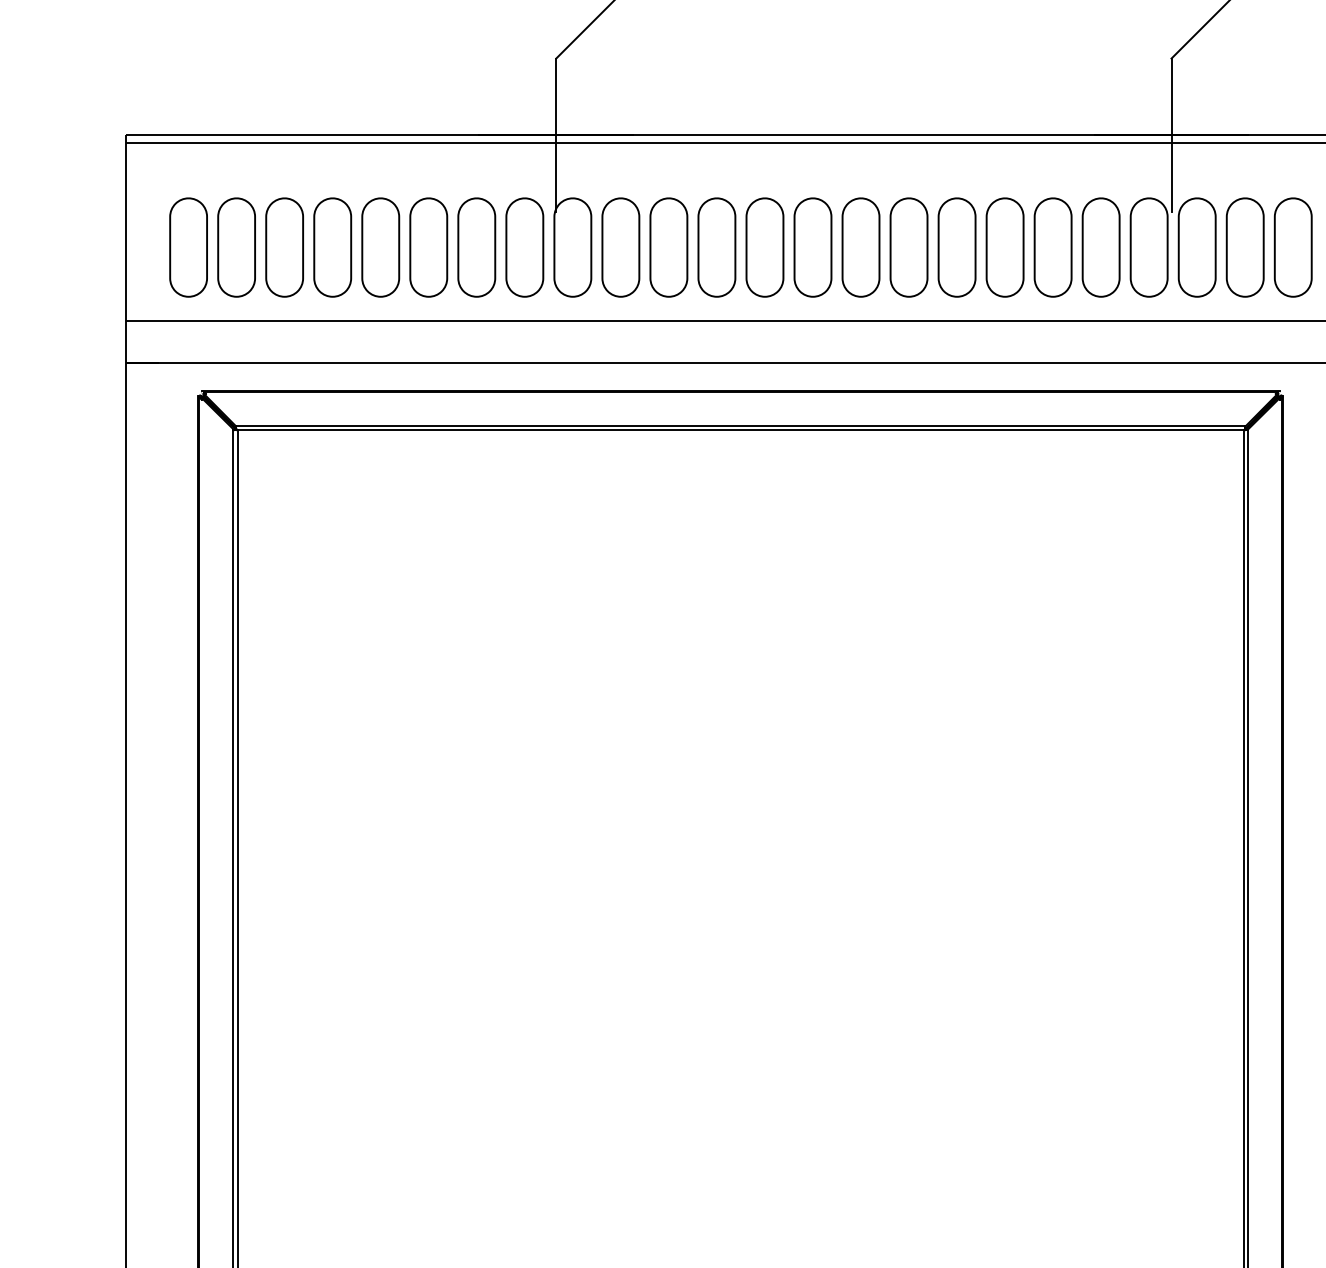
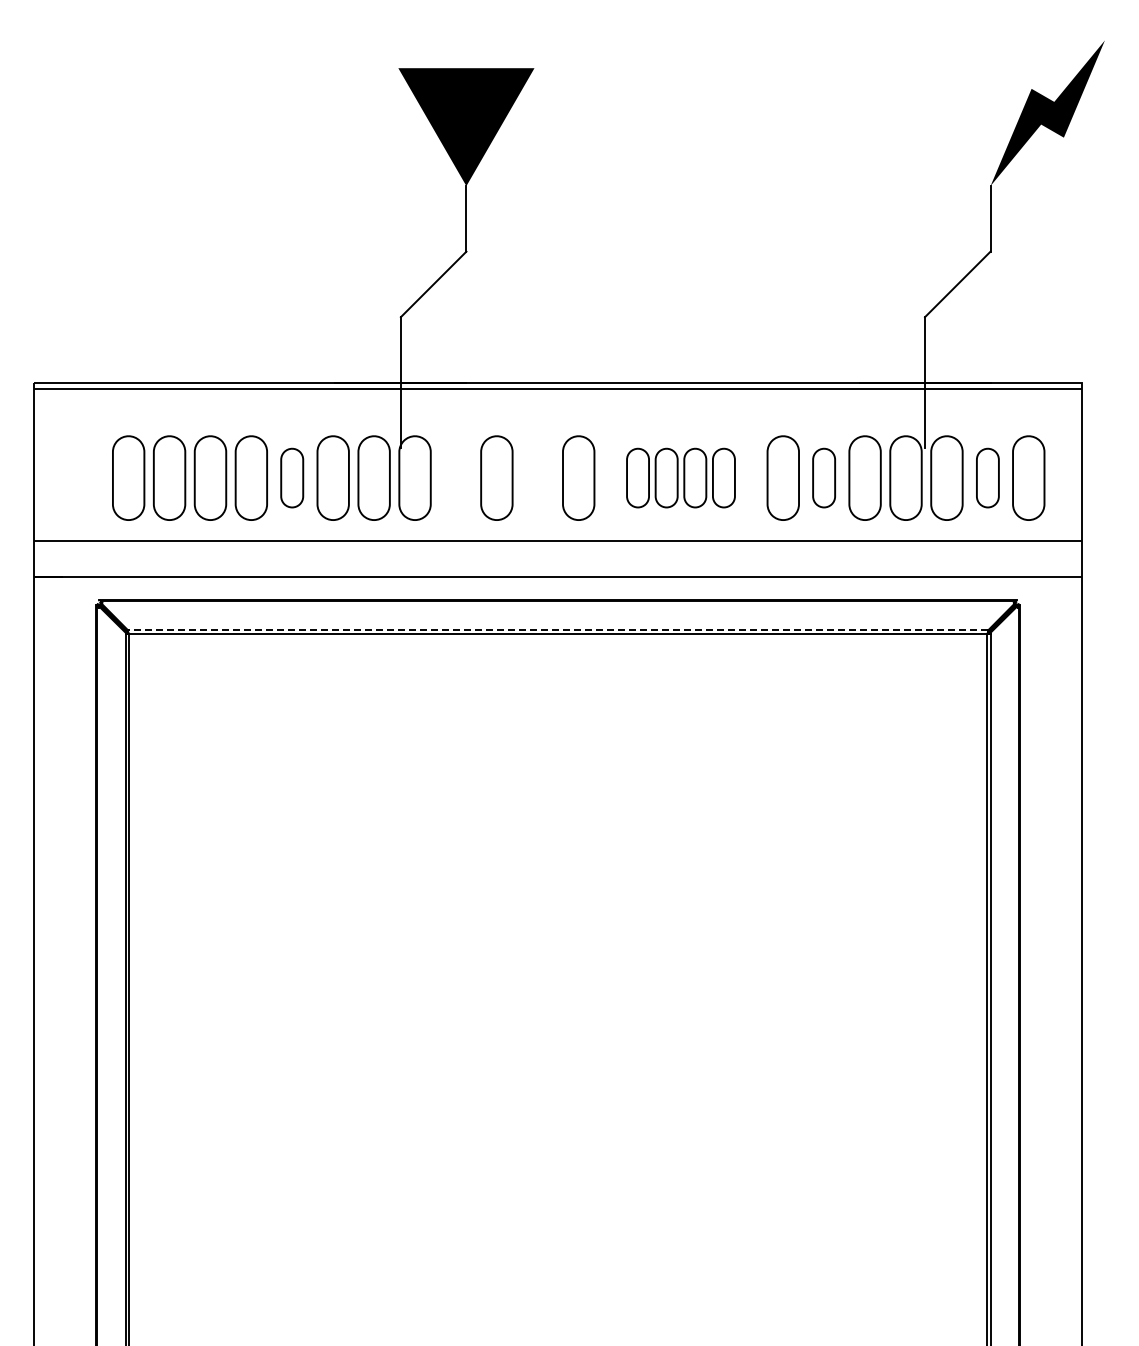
part: (188, 246) -> (87, 477), removed
part: (427, 246) -> (291, 477), size x0.7
part: (620, 246) -> (455, 477), removed
part: (716, 246) -> (537, 477), removed
part: (884, 246) -> (680, 477), size x0.7
part: (1052, 246) -> (823, 477), size x0.7
part: (1244, 246) -> (987, 477), size x0.7
line: (741, 425) -> (558, 629), solid -> dashed

